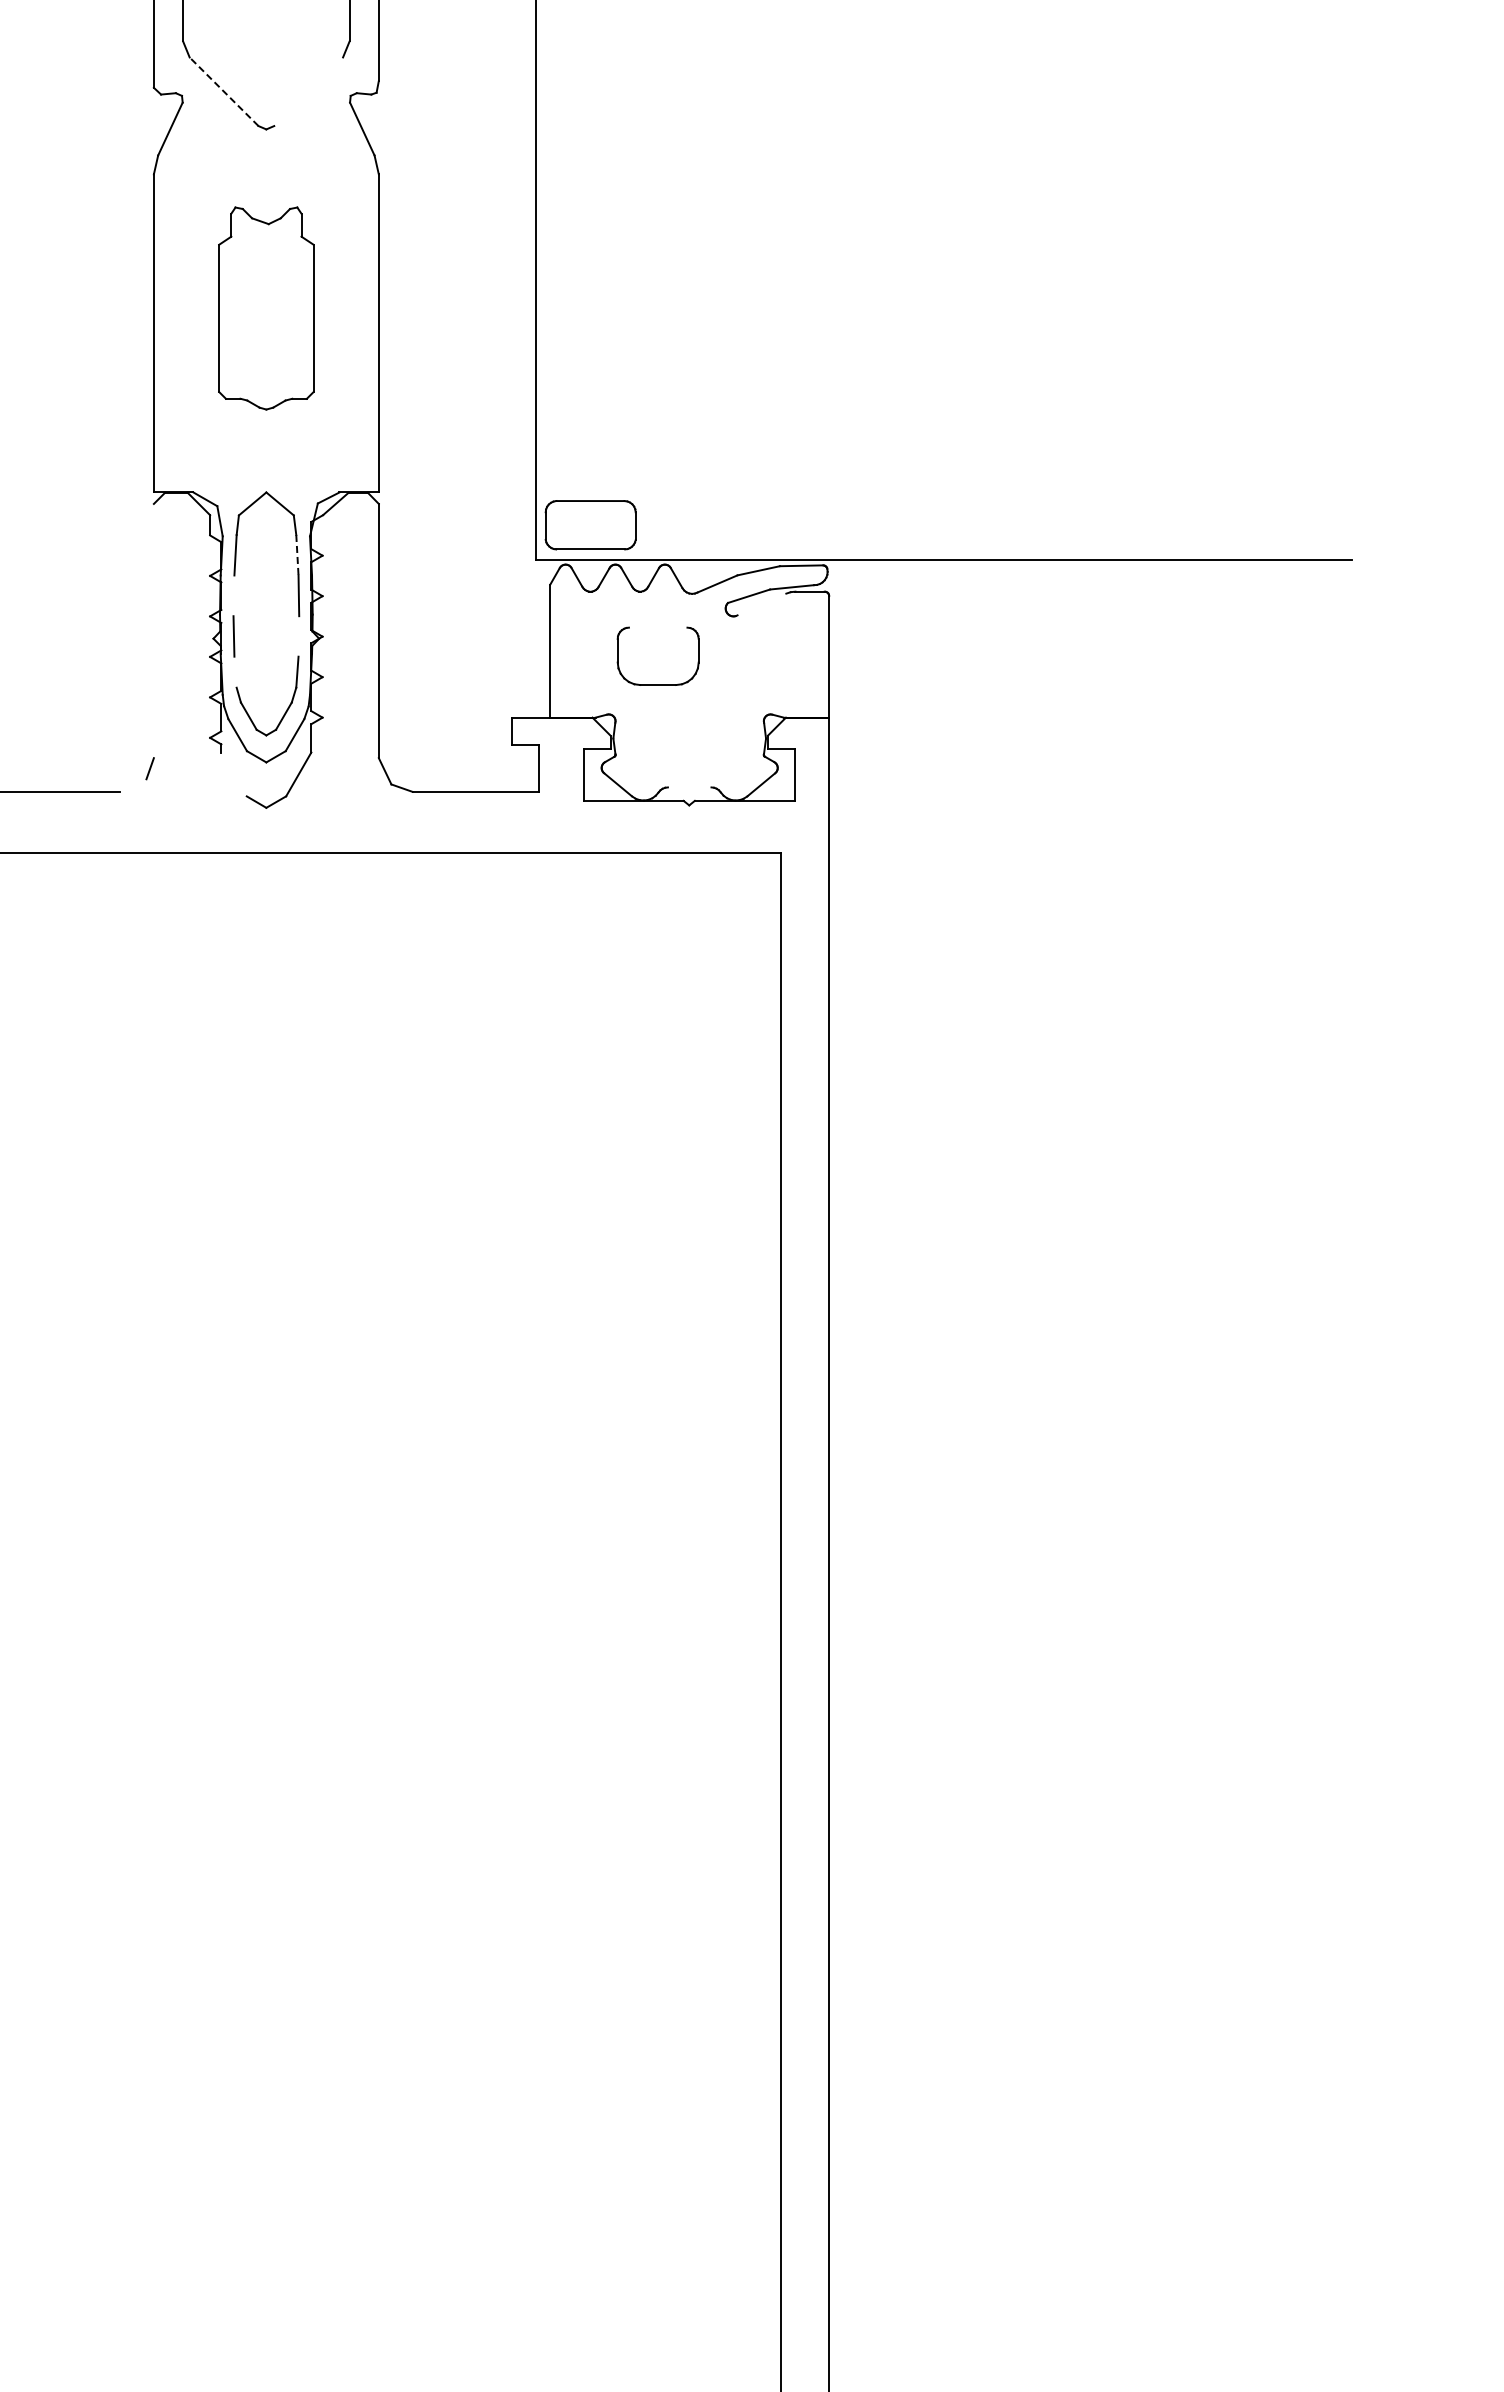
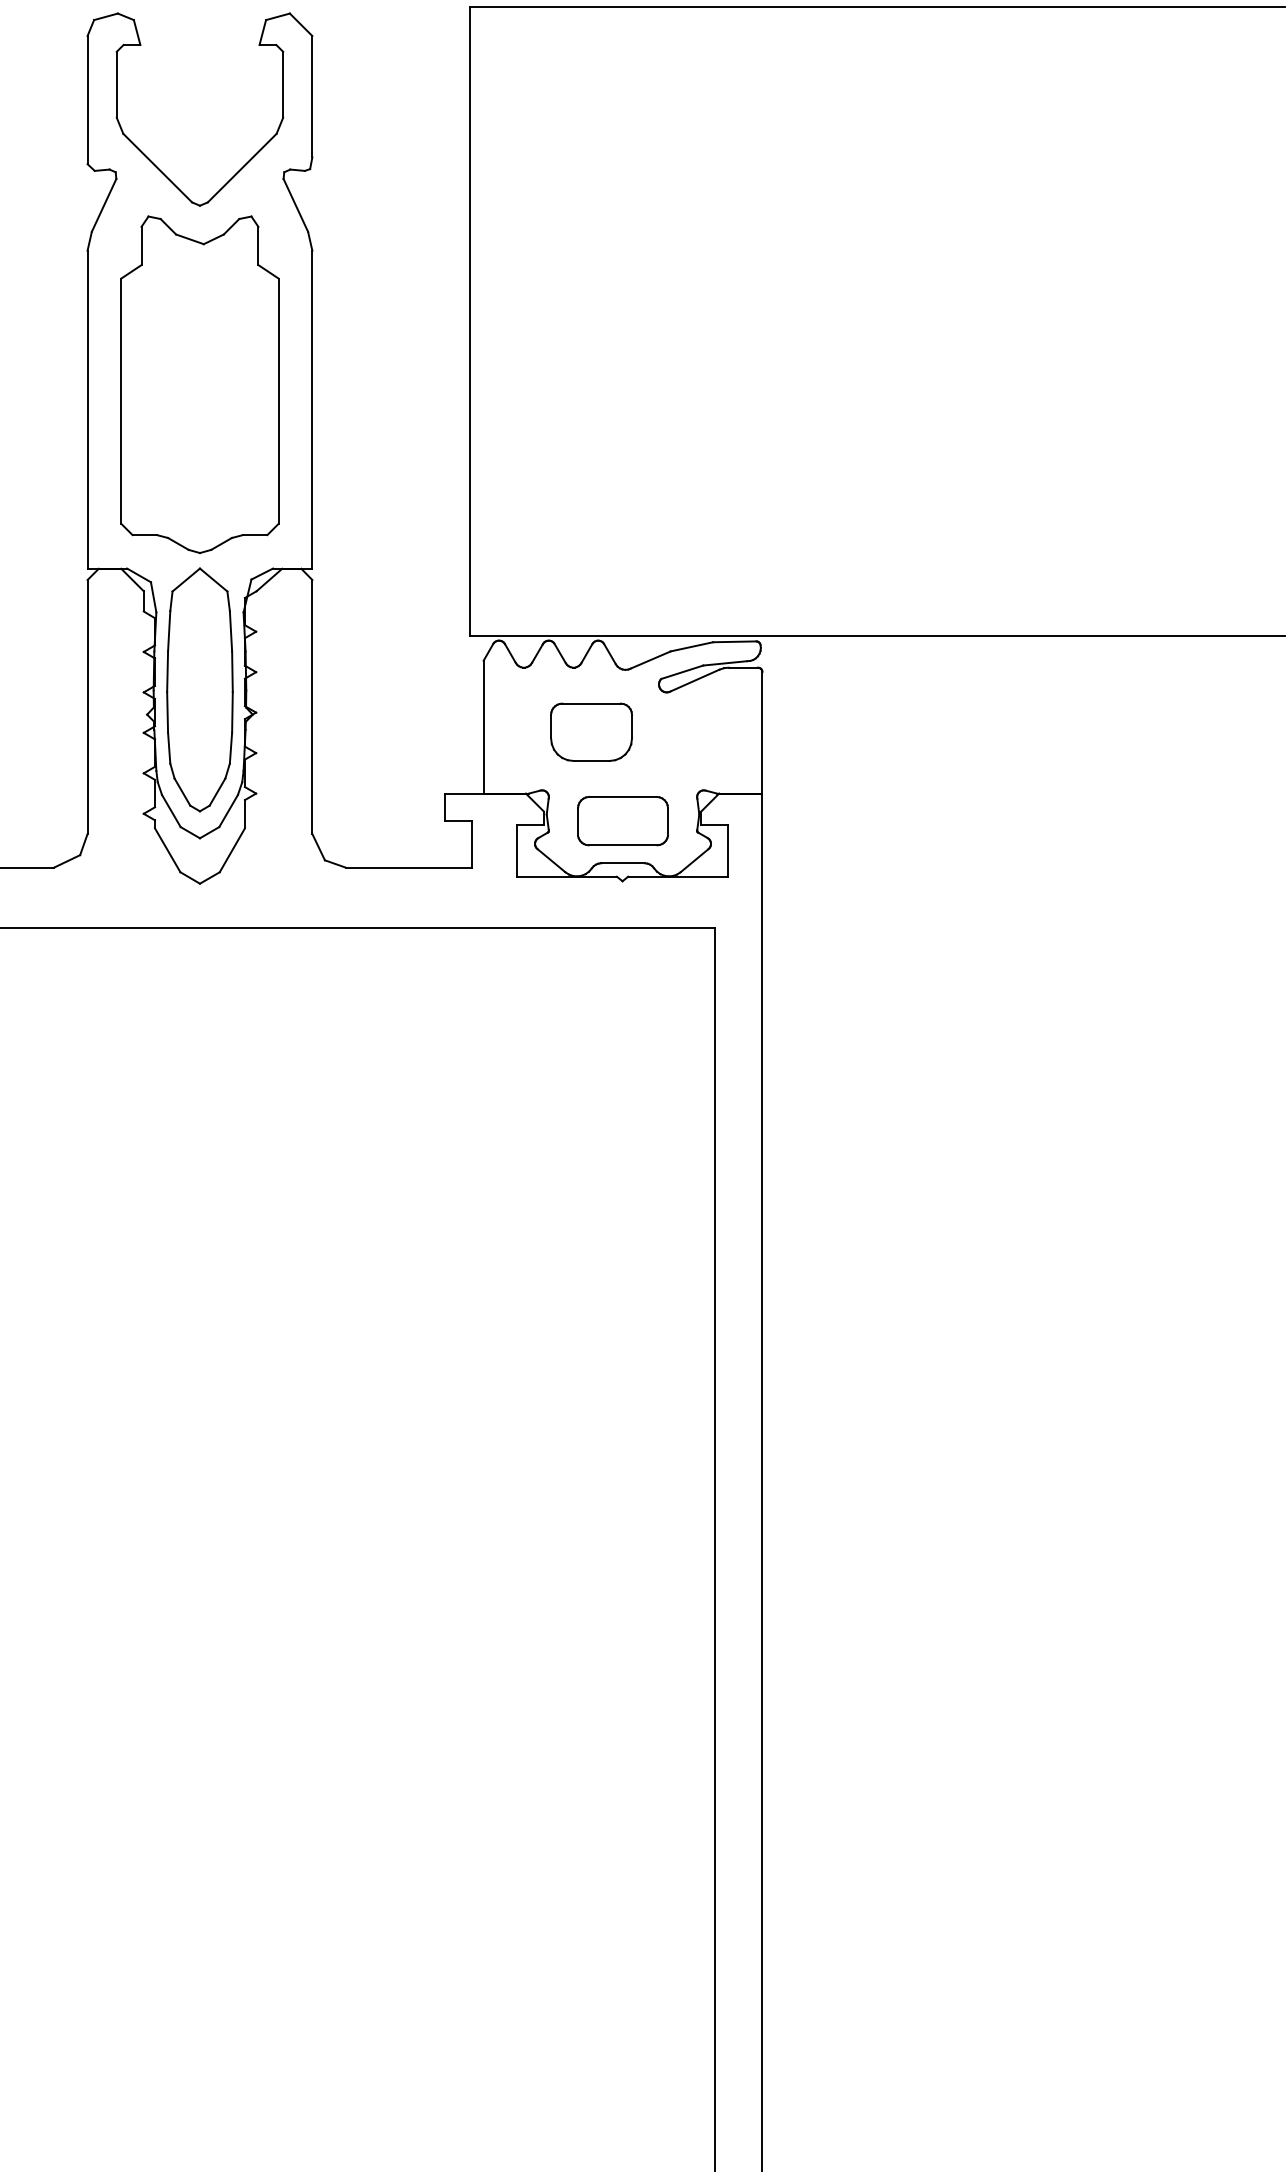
line: (224, 91) -> (158, 167), dashed -> solid
line: (308, 91) -> (242, 167), added
part: (266, 308) -> (200, 384), size x1.67
part: (590, 525) -> (622, 821), moved
line: (297, 555) -> (231, 631), dashed -> solid
line: (233, 595) -> (167, 671), added
line: (761, 604) -> (694, 680), added
line: (657, 627) -> (590, 703), added
line: (153, 630) -> (87, 706), added
line: (298, 636) -> (232, 712), added
line: (235, 671) -> (169, 747), added
line: (233, 774) -> (167, 850), added
line: (133, 785) -> (67, 861), added
line: (689, 787) -> (622, 863), added

